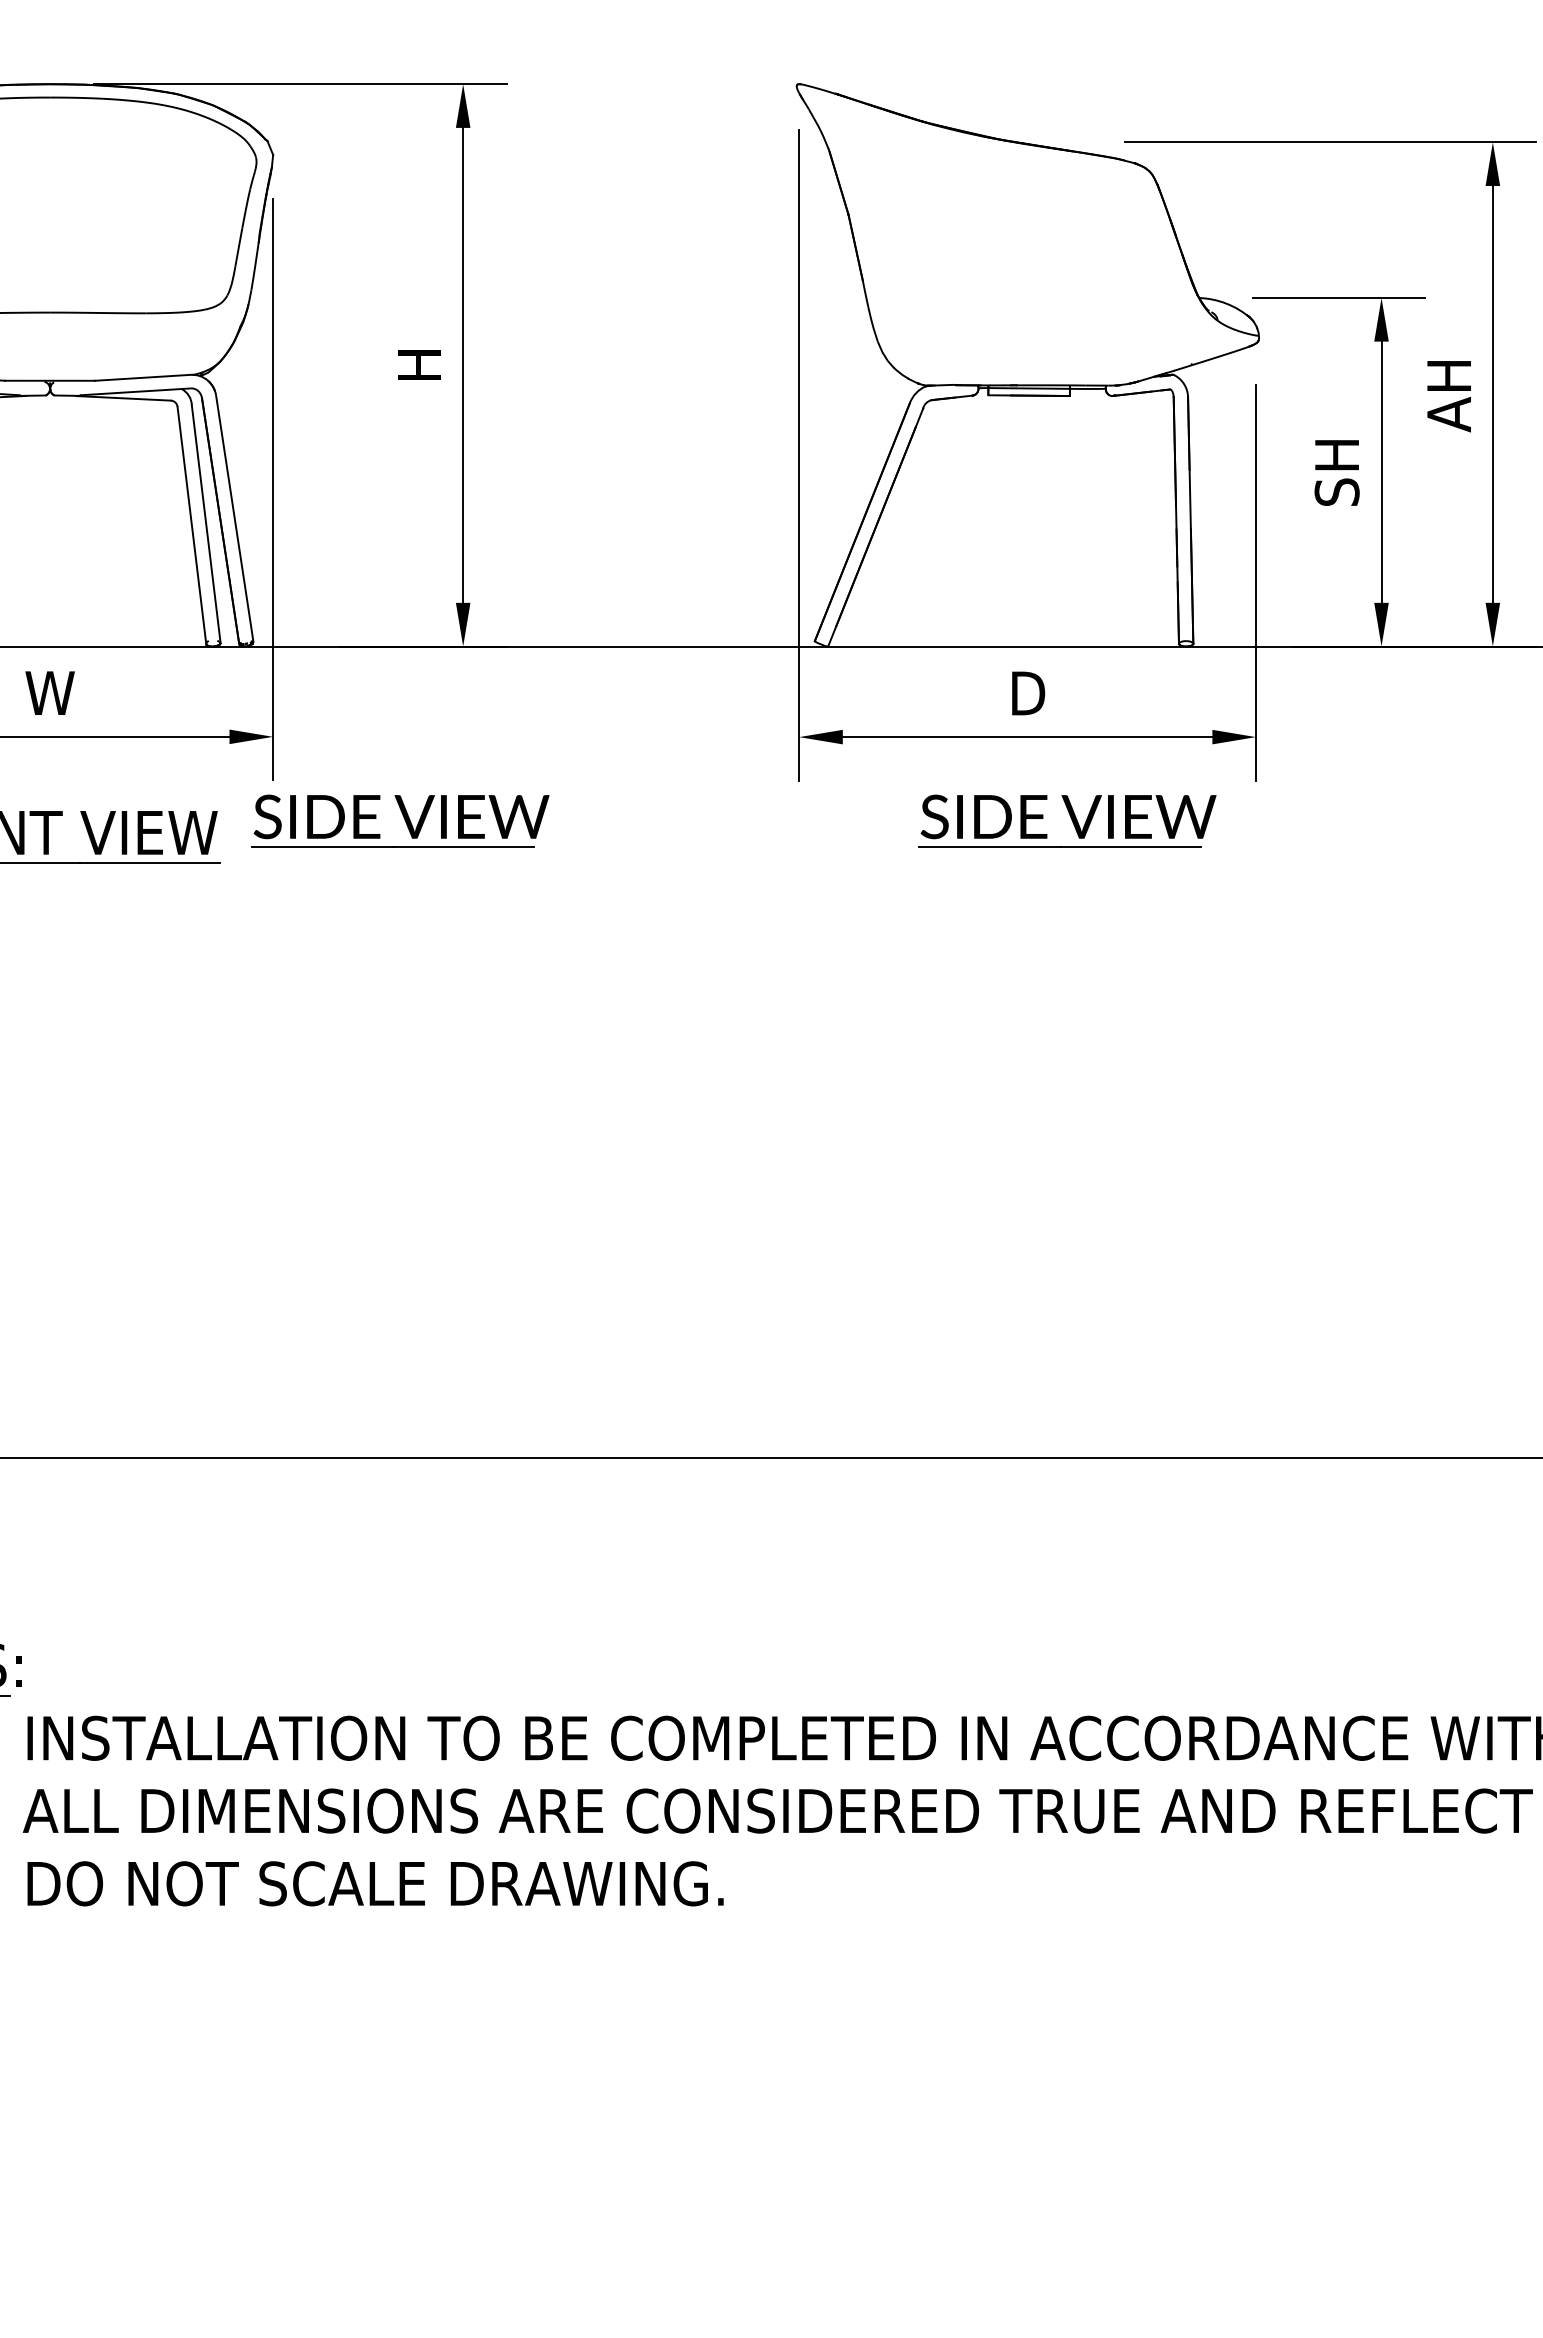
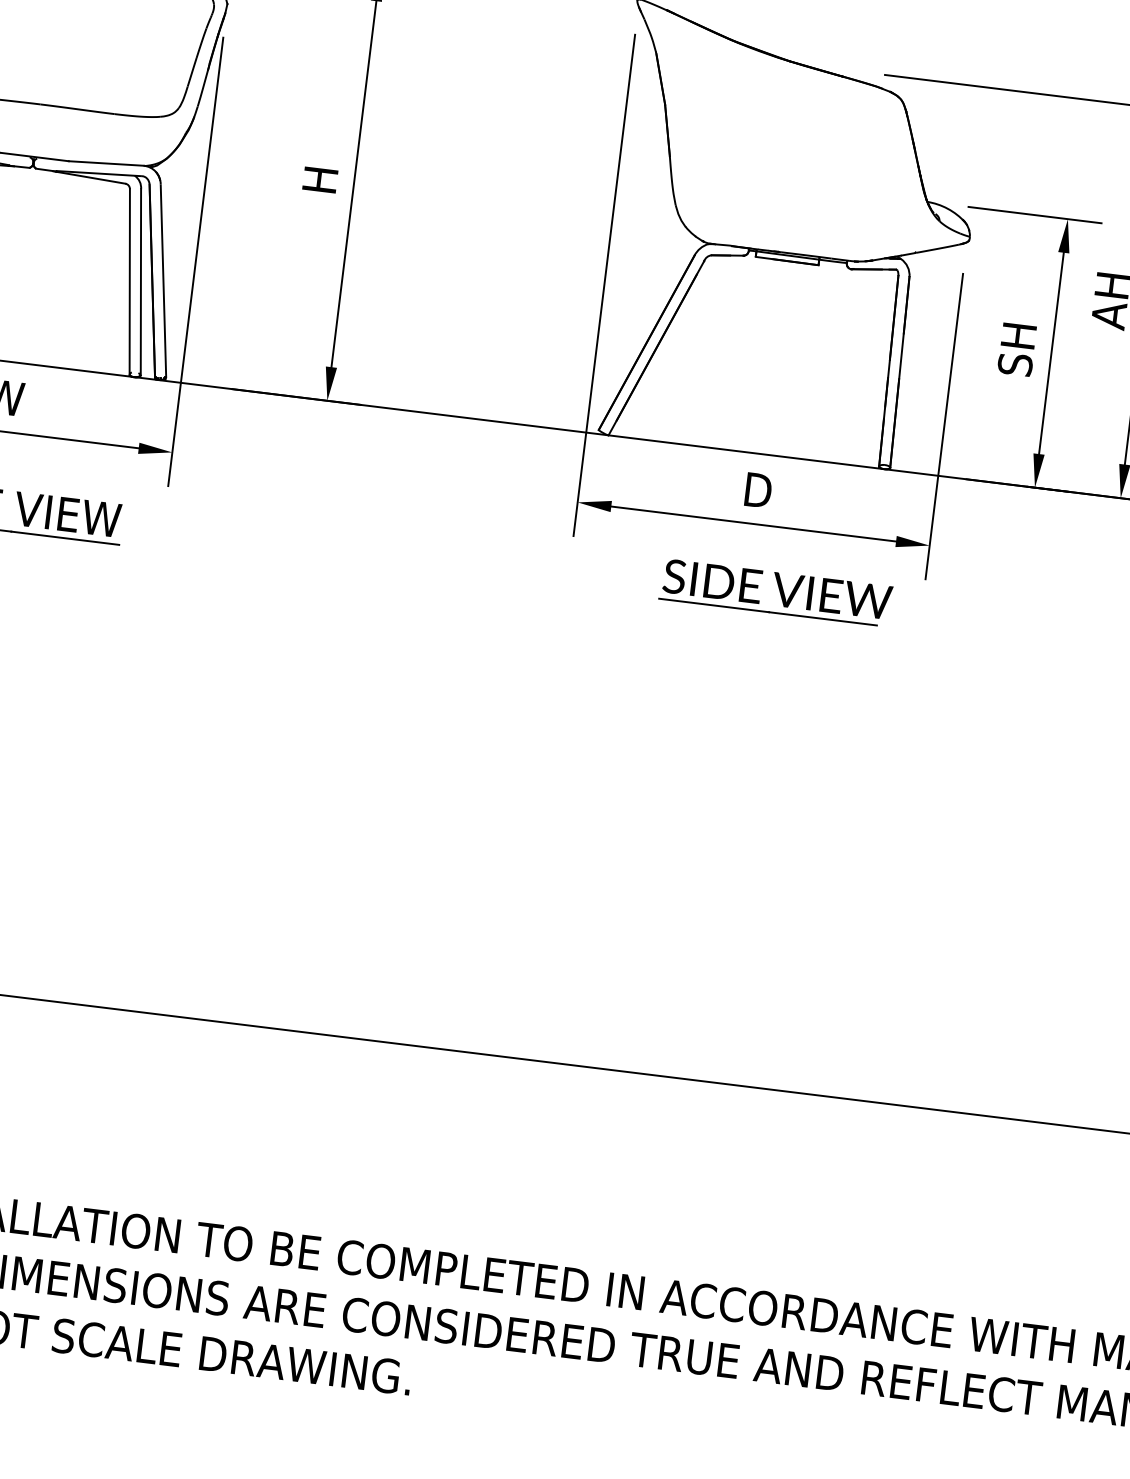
part: (400, 820) -> (262, 528), removed

